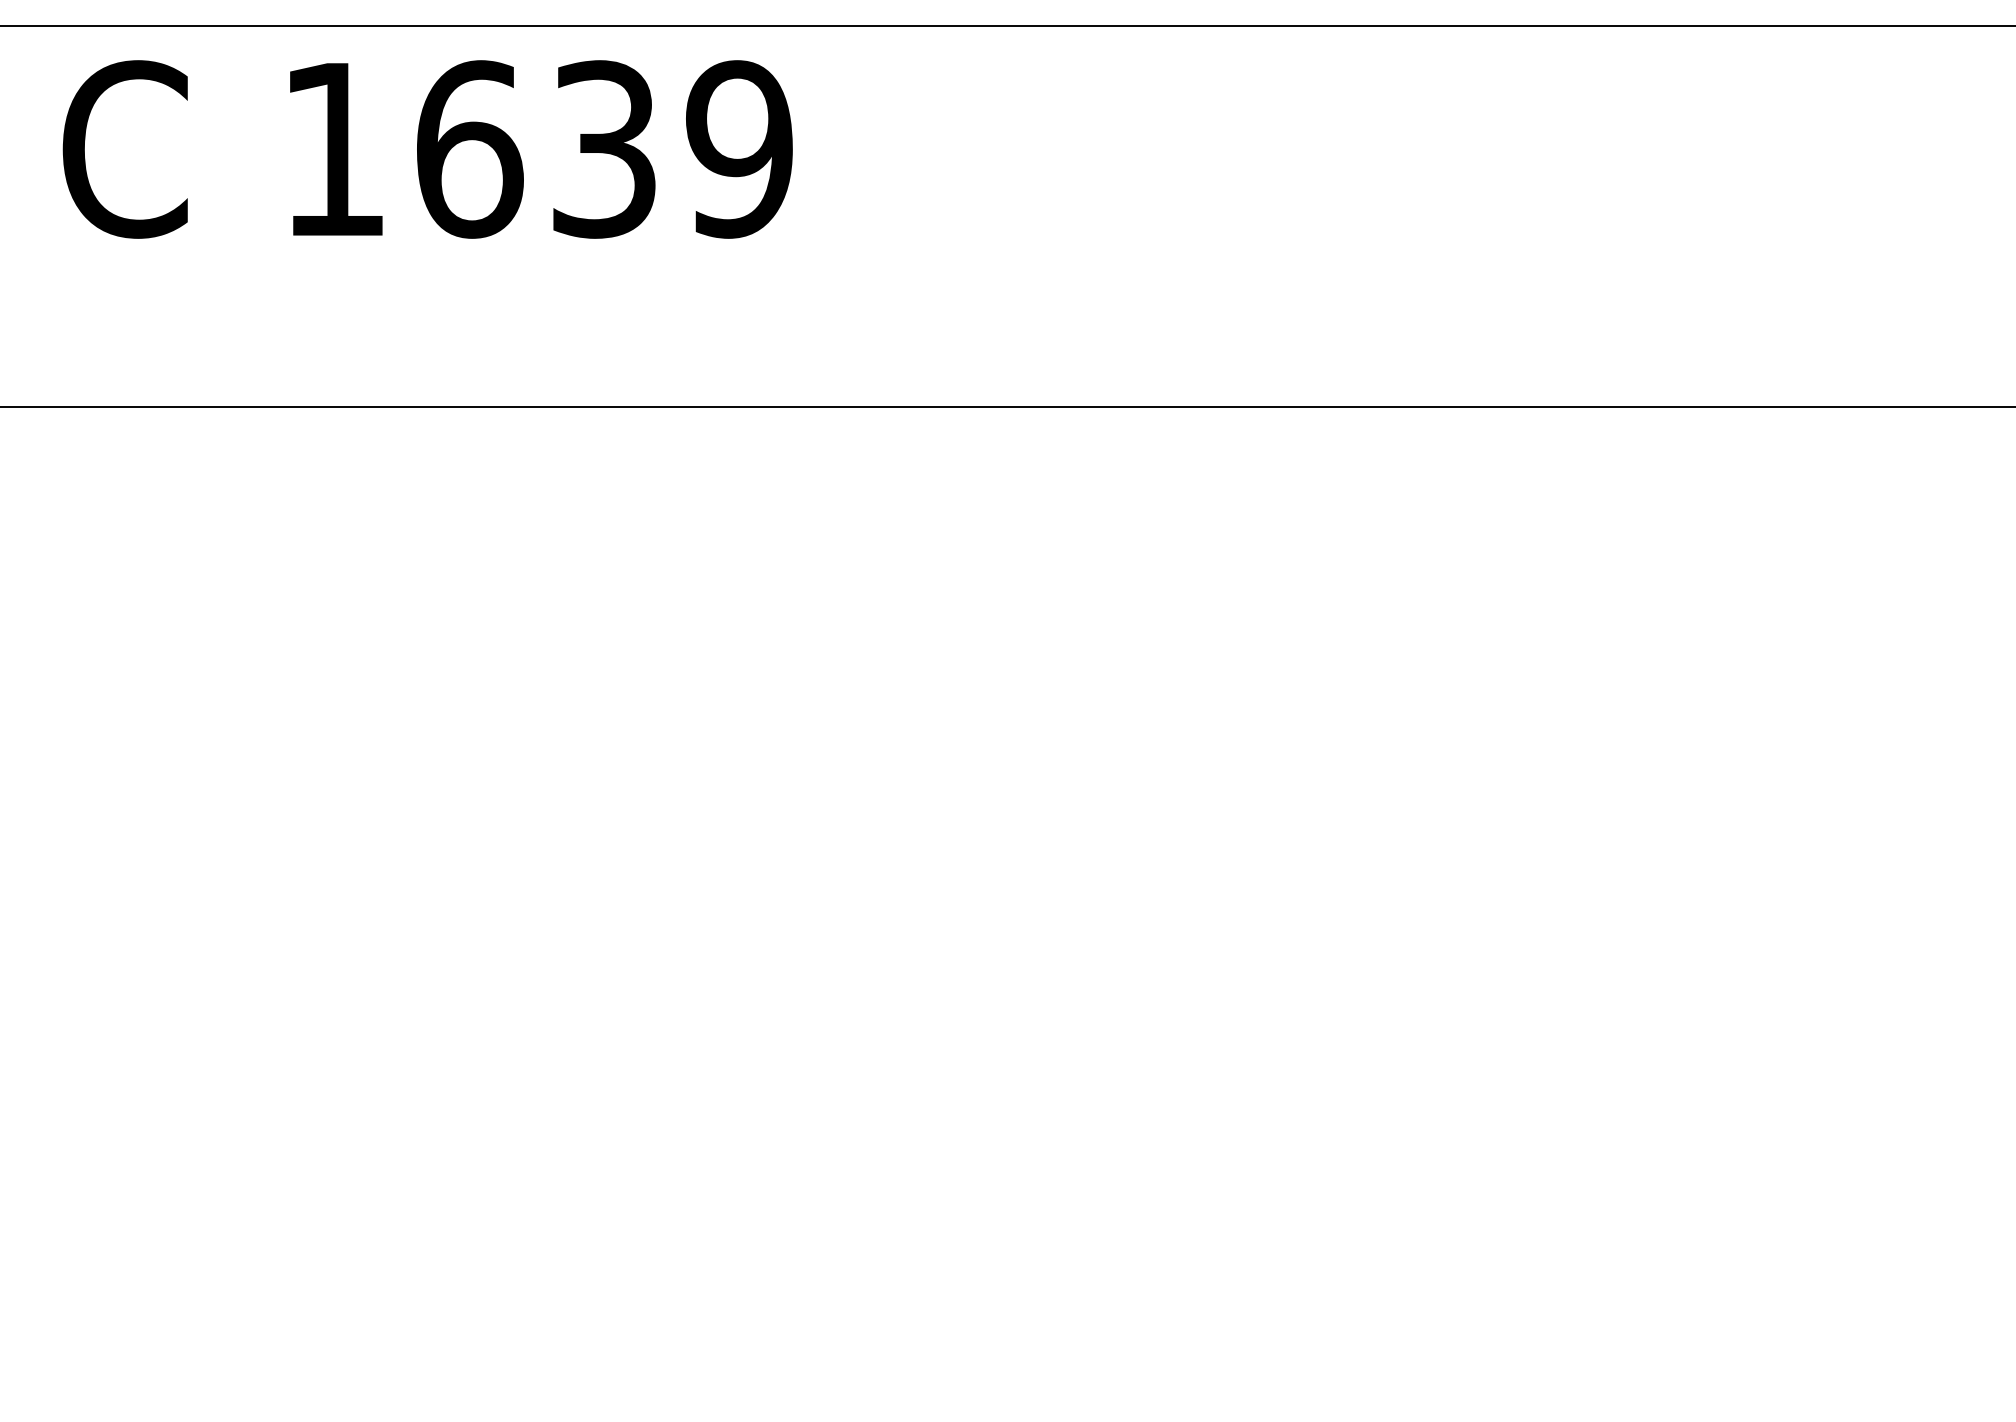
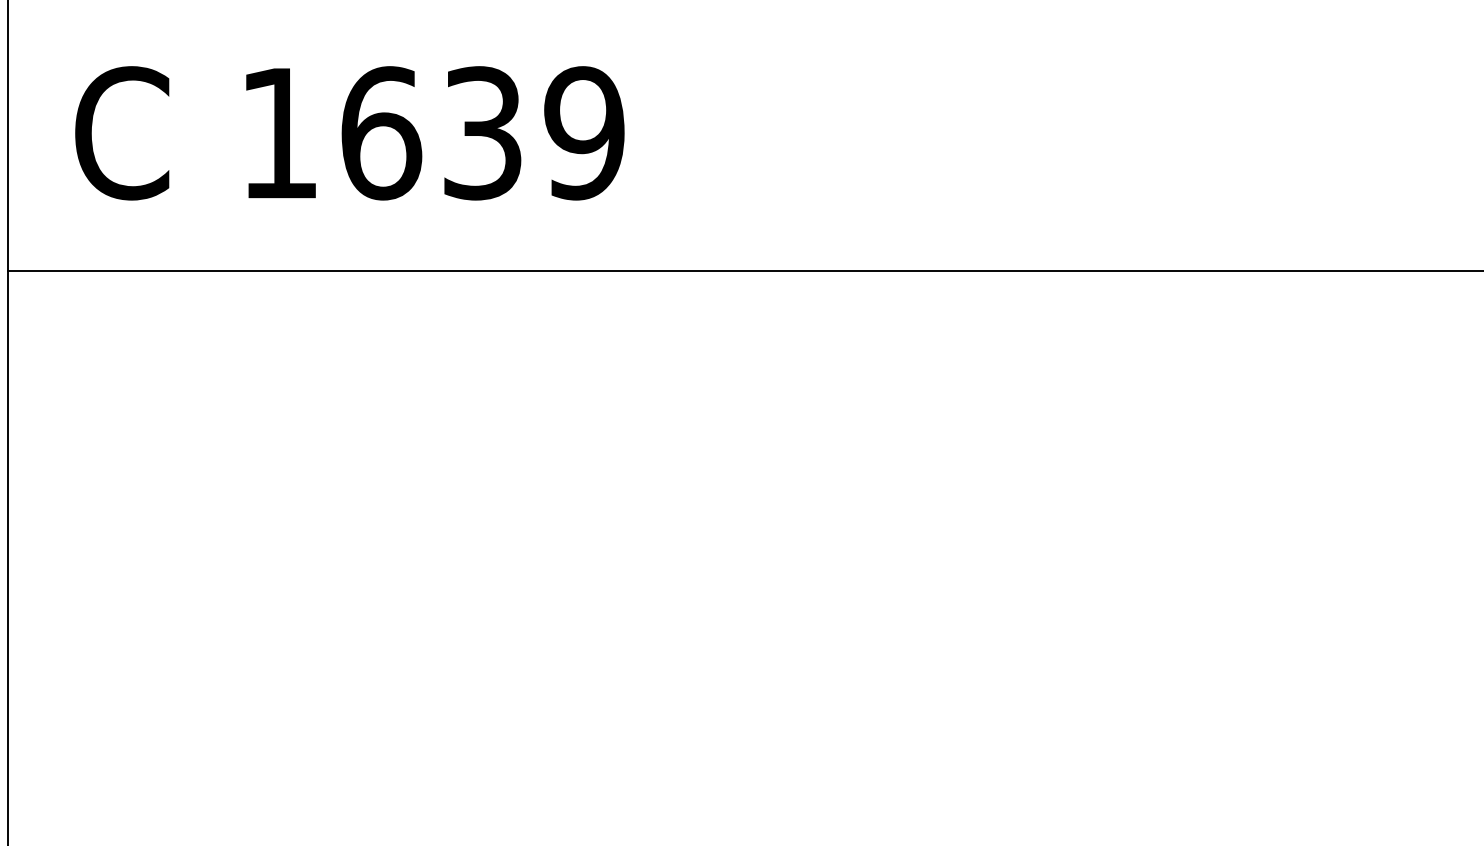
text: (427, 149) -> (349, 133), moved

